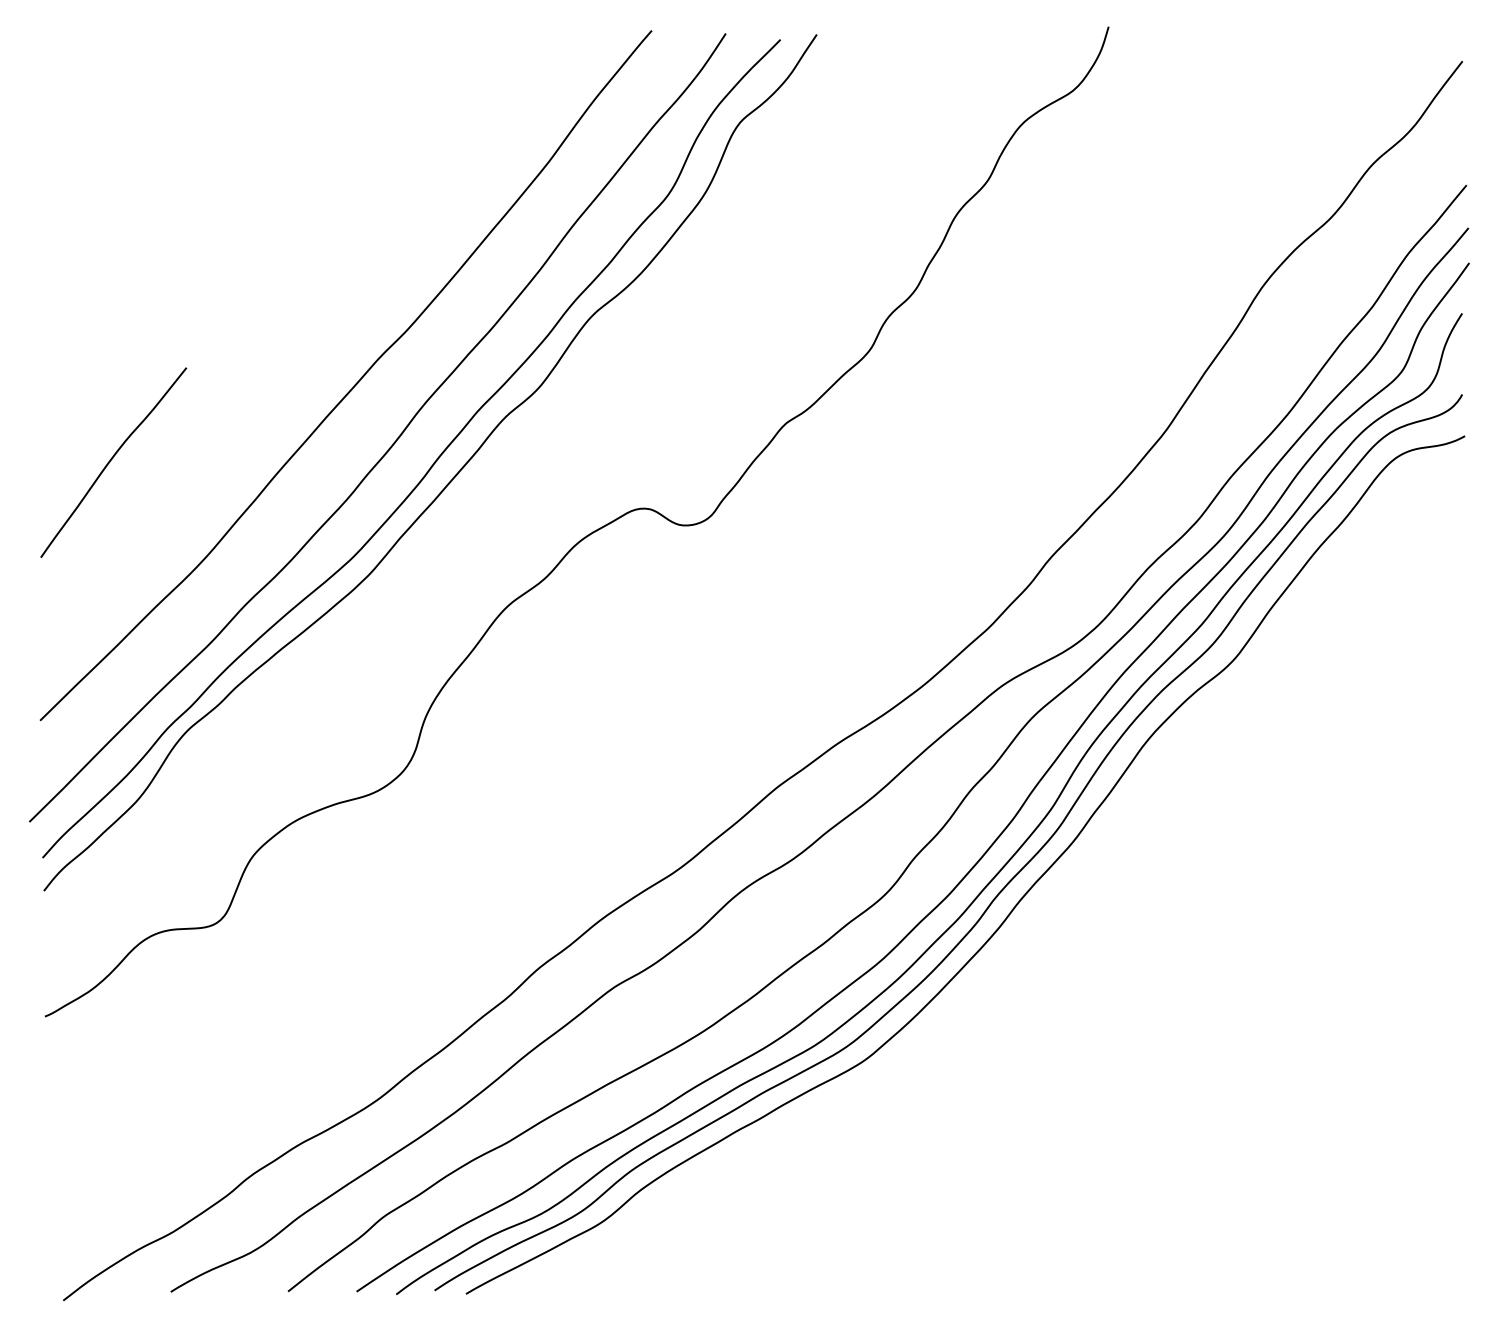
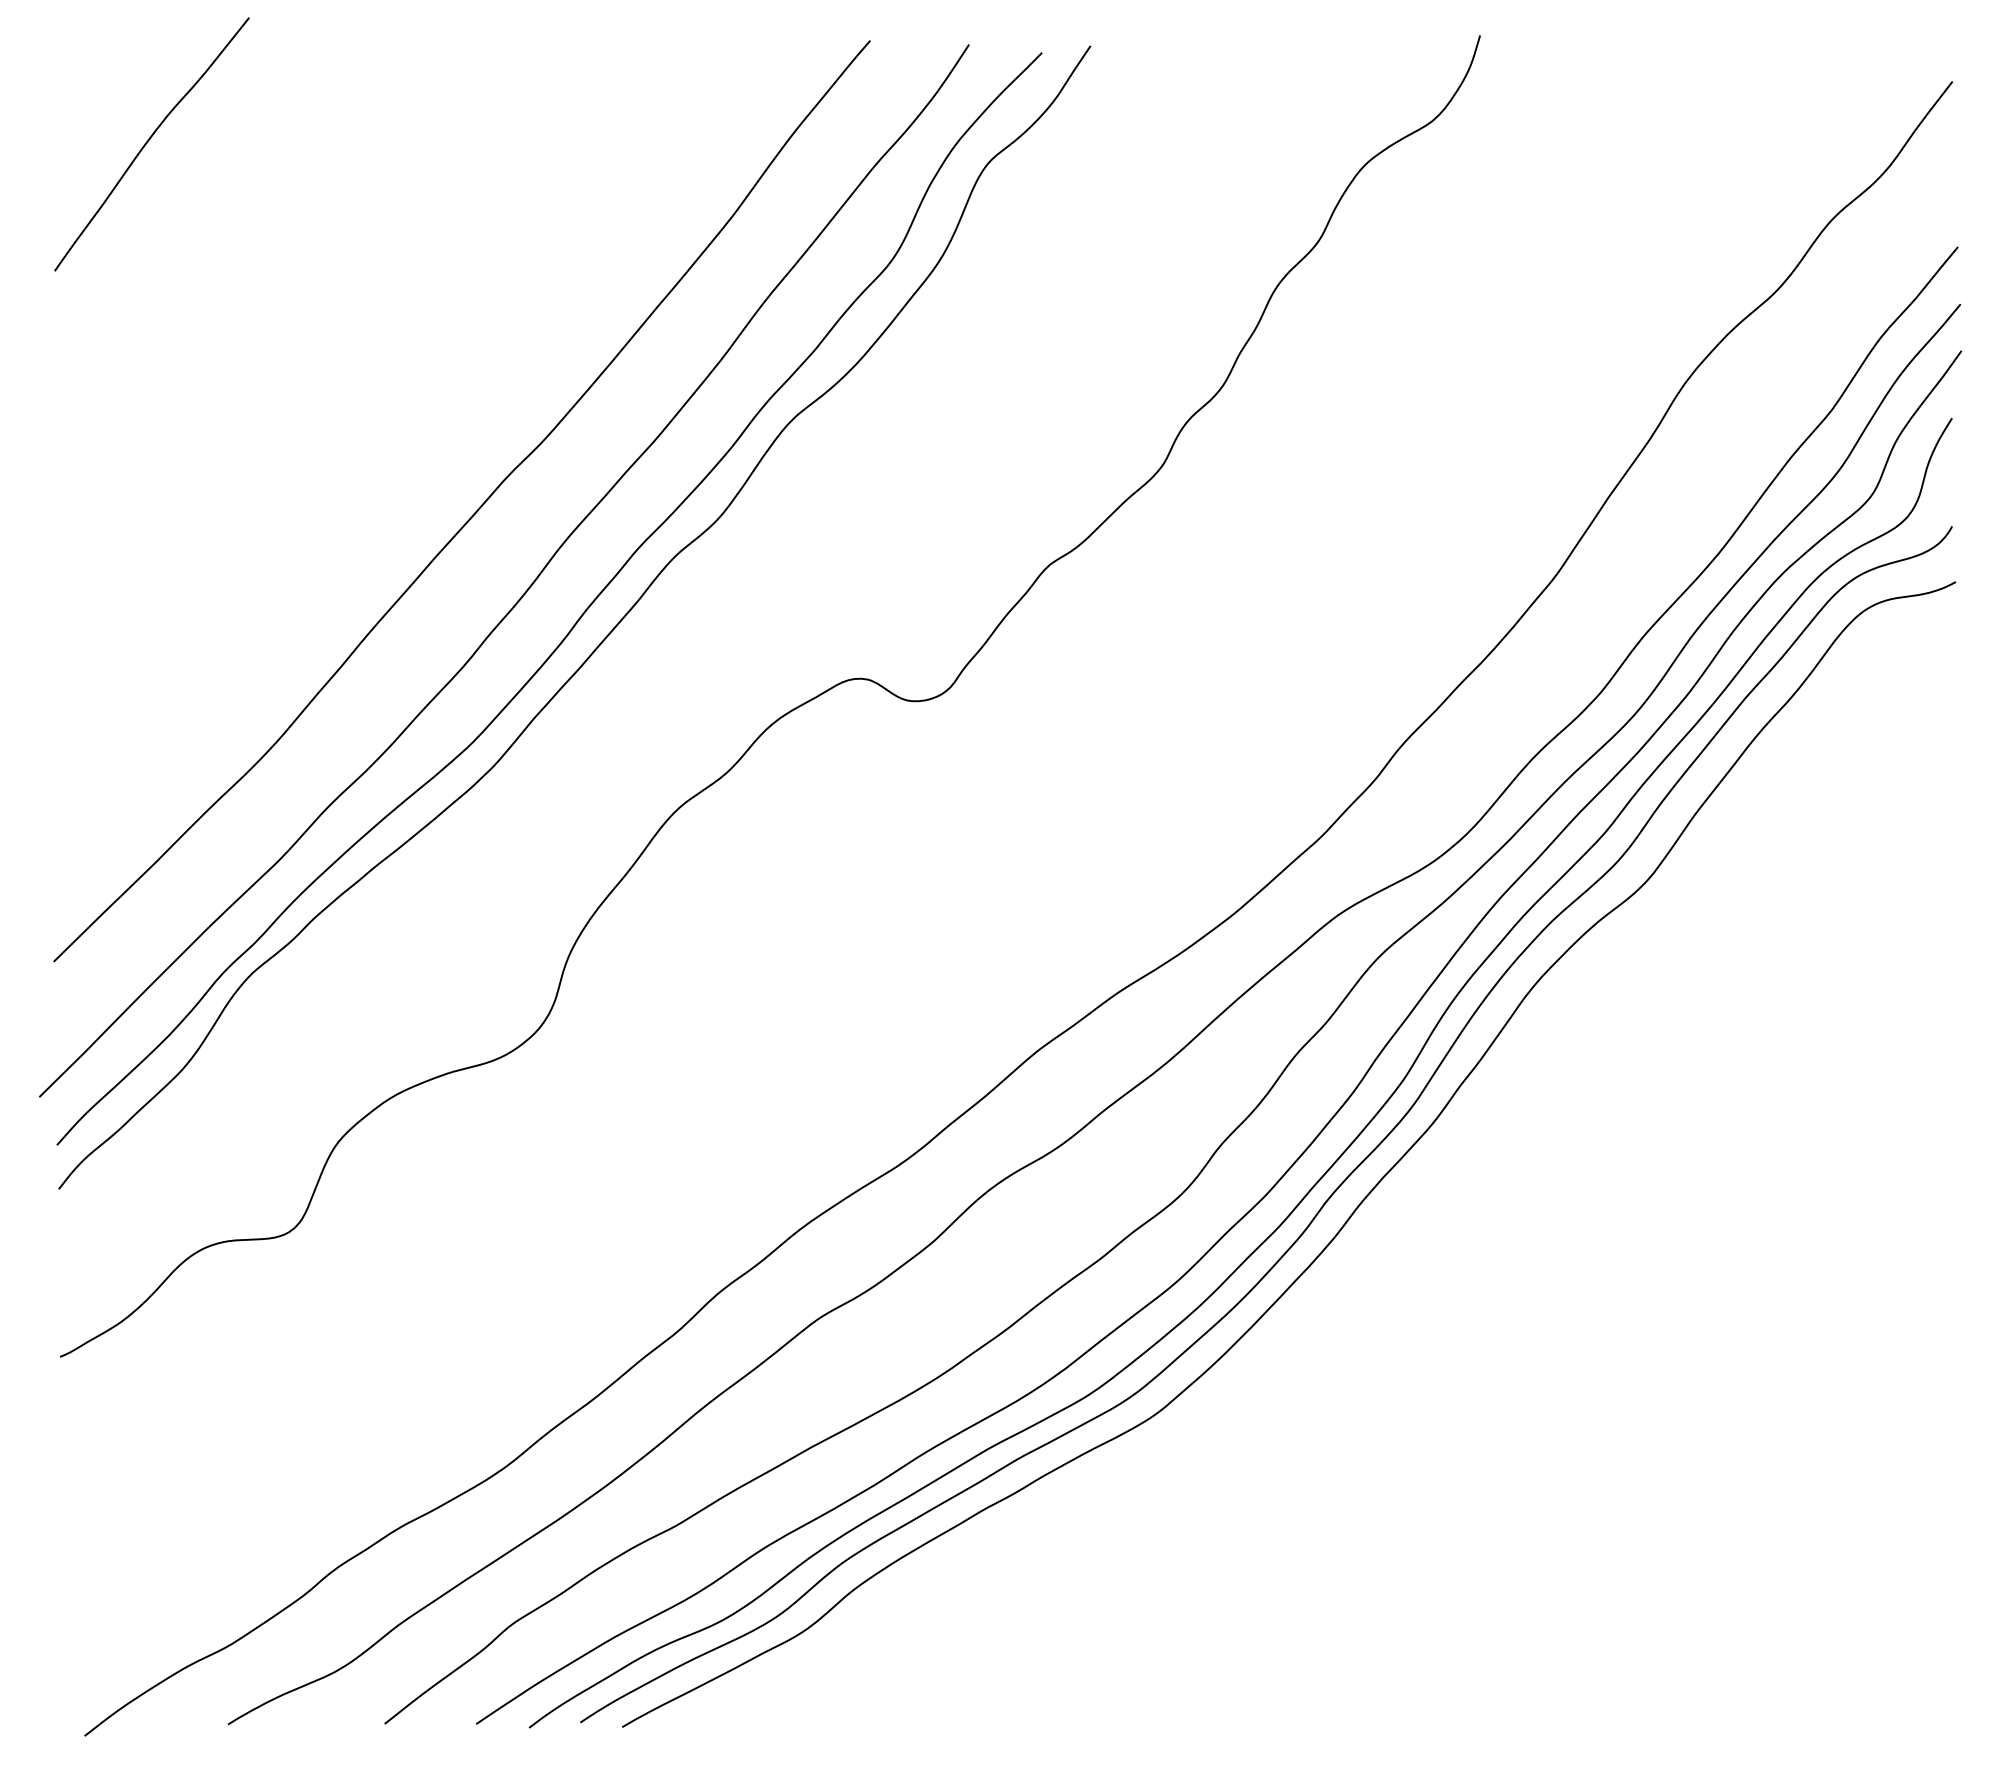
curve: (111, 461) -> (148, 142), moved

